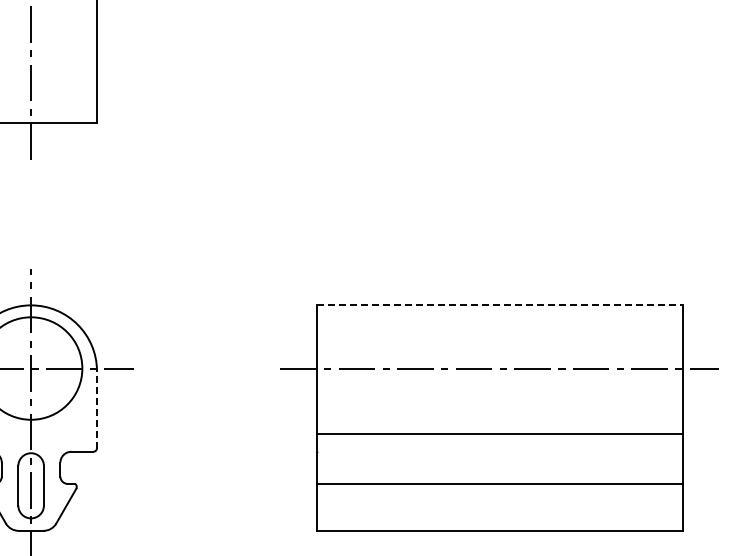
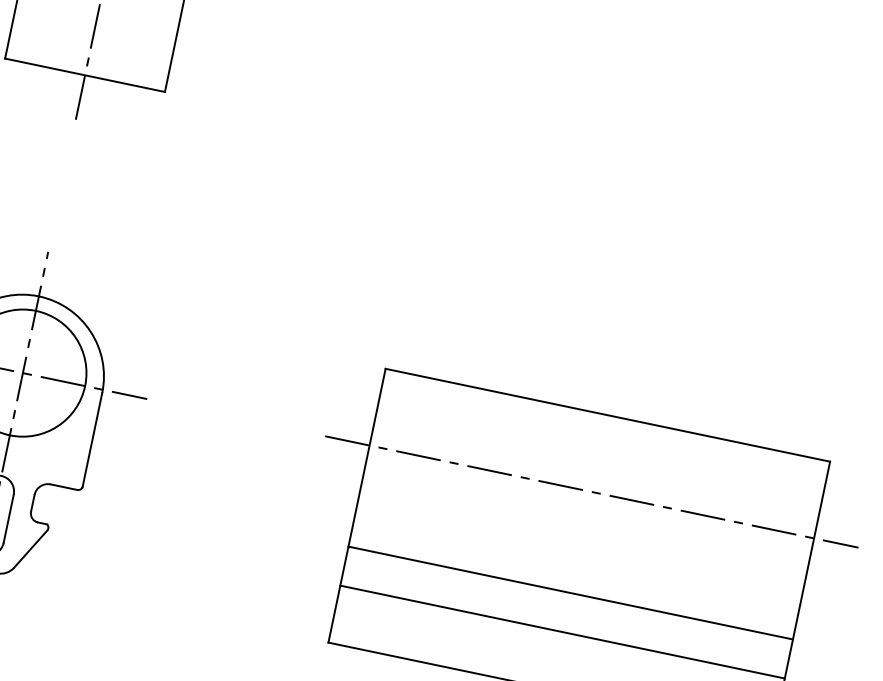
line: (500, 305) -> (608, 415), dashed -> solid
line: (97, 410) -> (92, 440), dashed -> solid
line: (499, 433) -> (570, 592), moved

